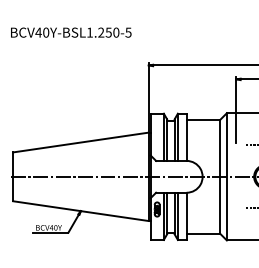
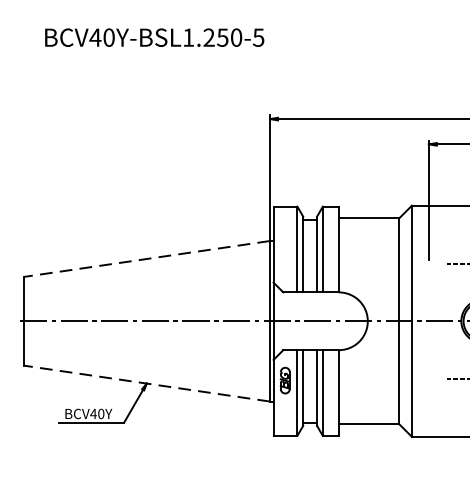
text: (71, 32) -> (155, 37), moved
line: (80, 142) -> (146, 258), solid -> dashed
line: (80, 211) -> (146, 384), solid -> dashed

